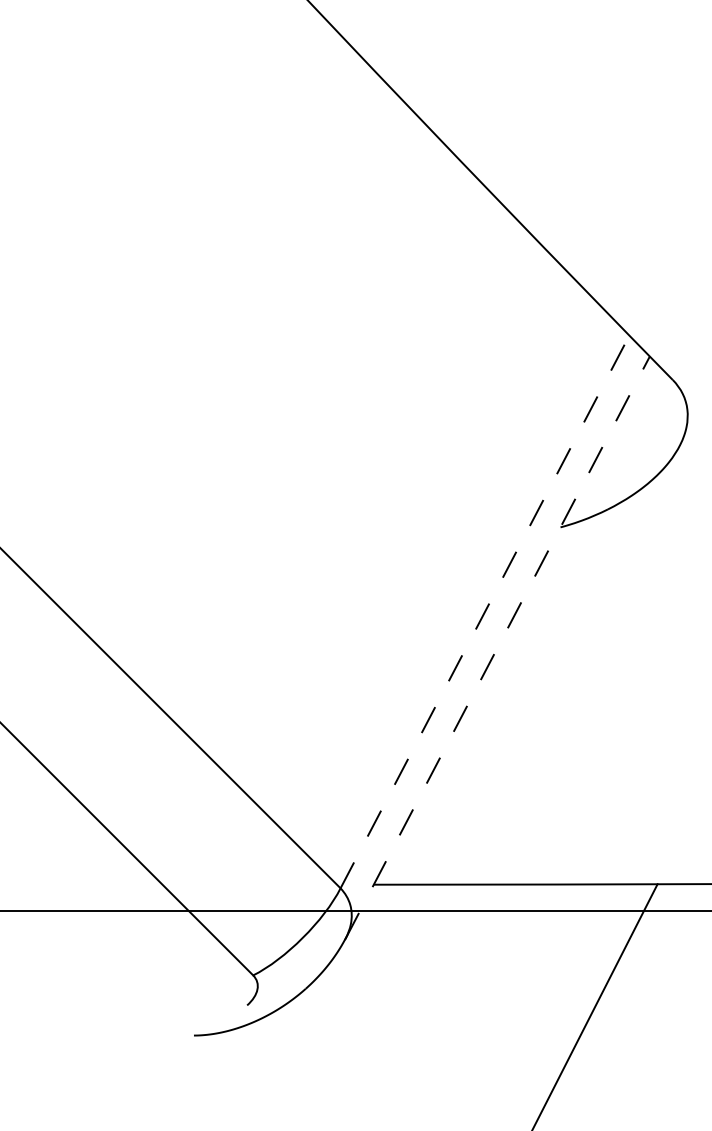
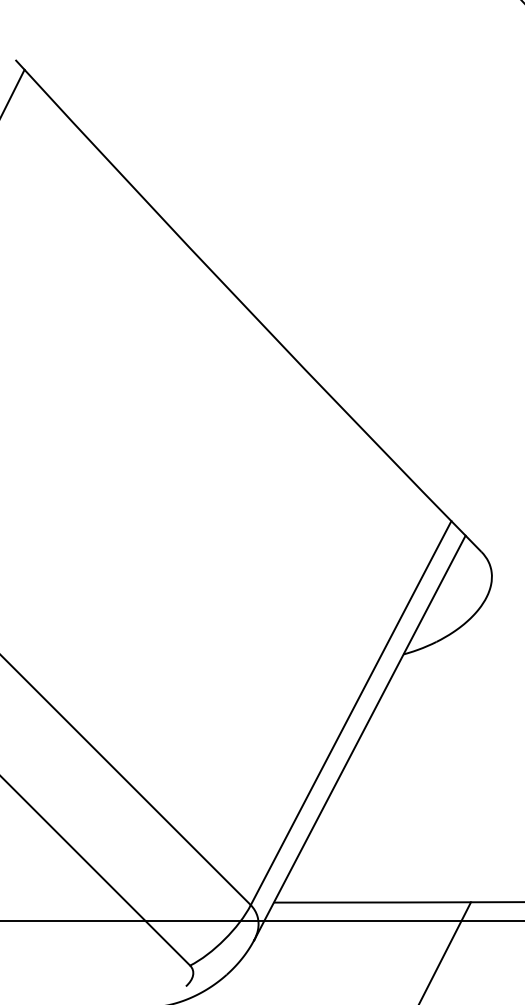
line: (485, 612) -> (351, 713), dashed -> solid
line: (498, 647) -> (360, 737), dashed -> solid

